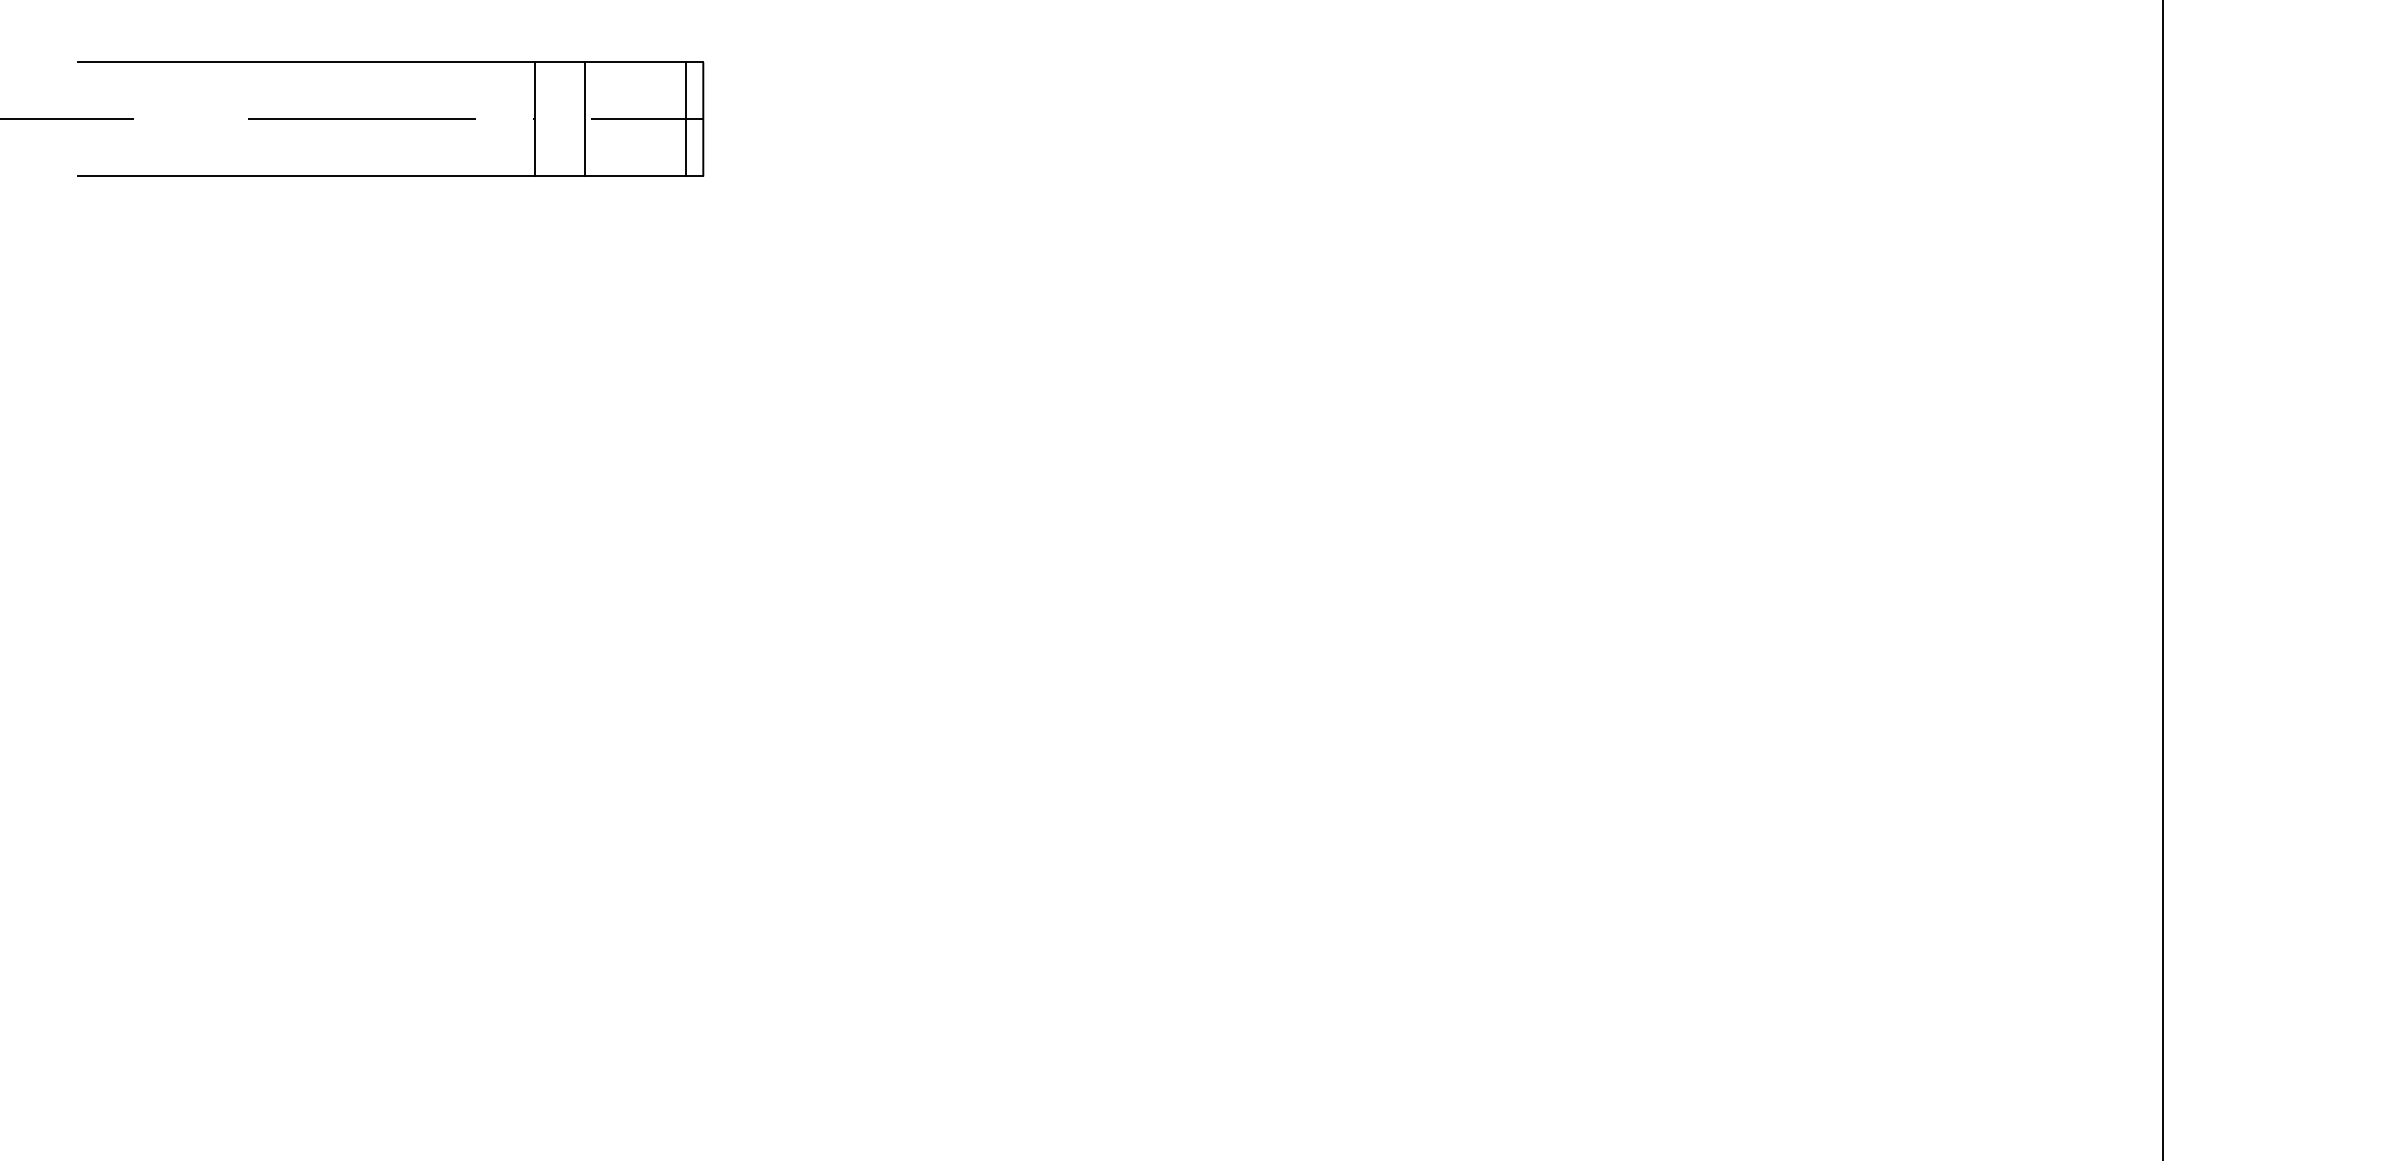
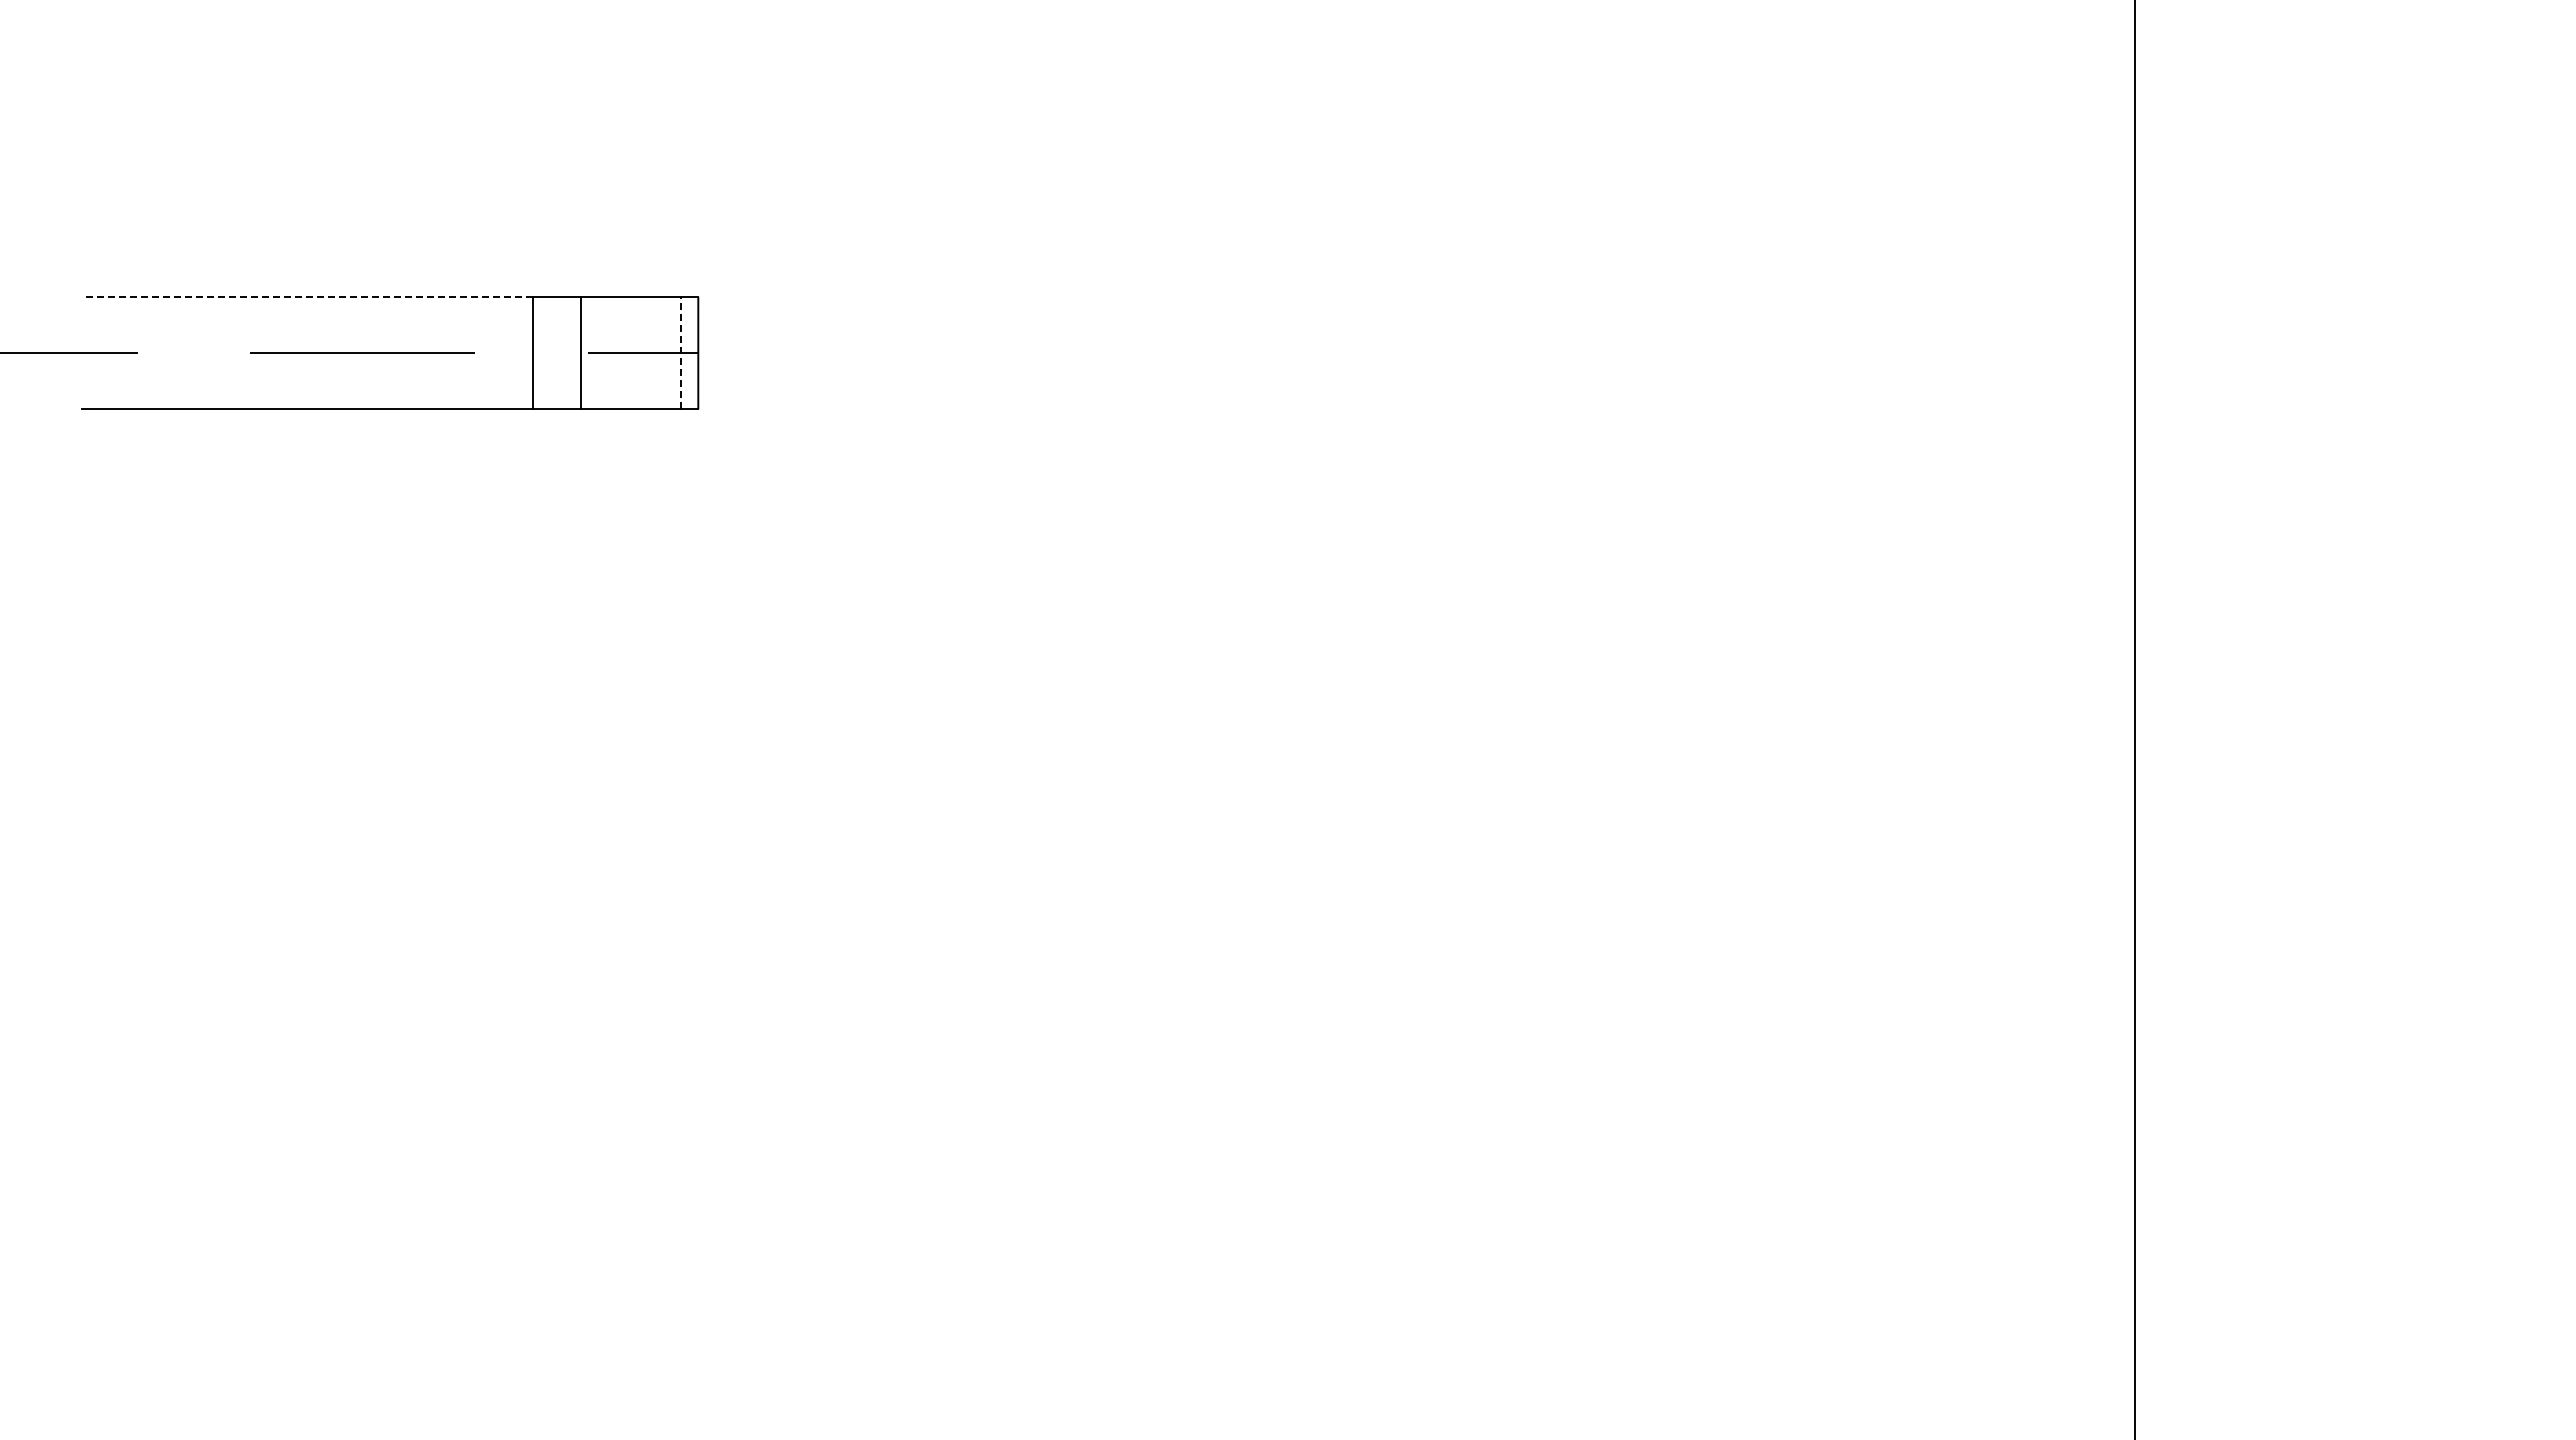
line: (306, 62) -> (307, 297), solid -> dashed
line: (686, 118) -> (681, 352), solid -> dashed

